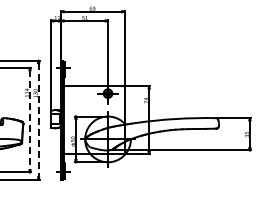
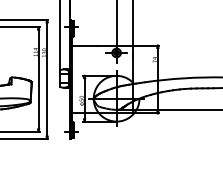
line: (30, 120) -> (39, 79), dashed -> solid
line: (38, 120) -> (47, 79), dashed -> solid

